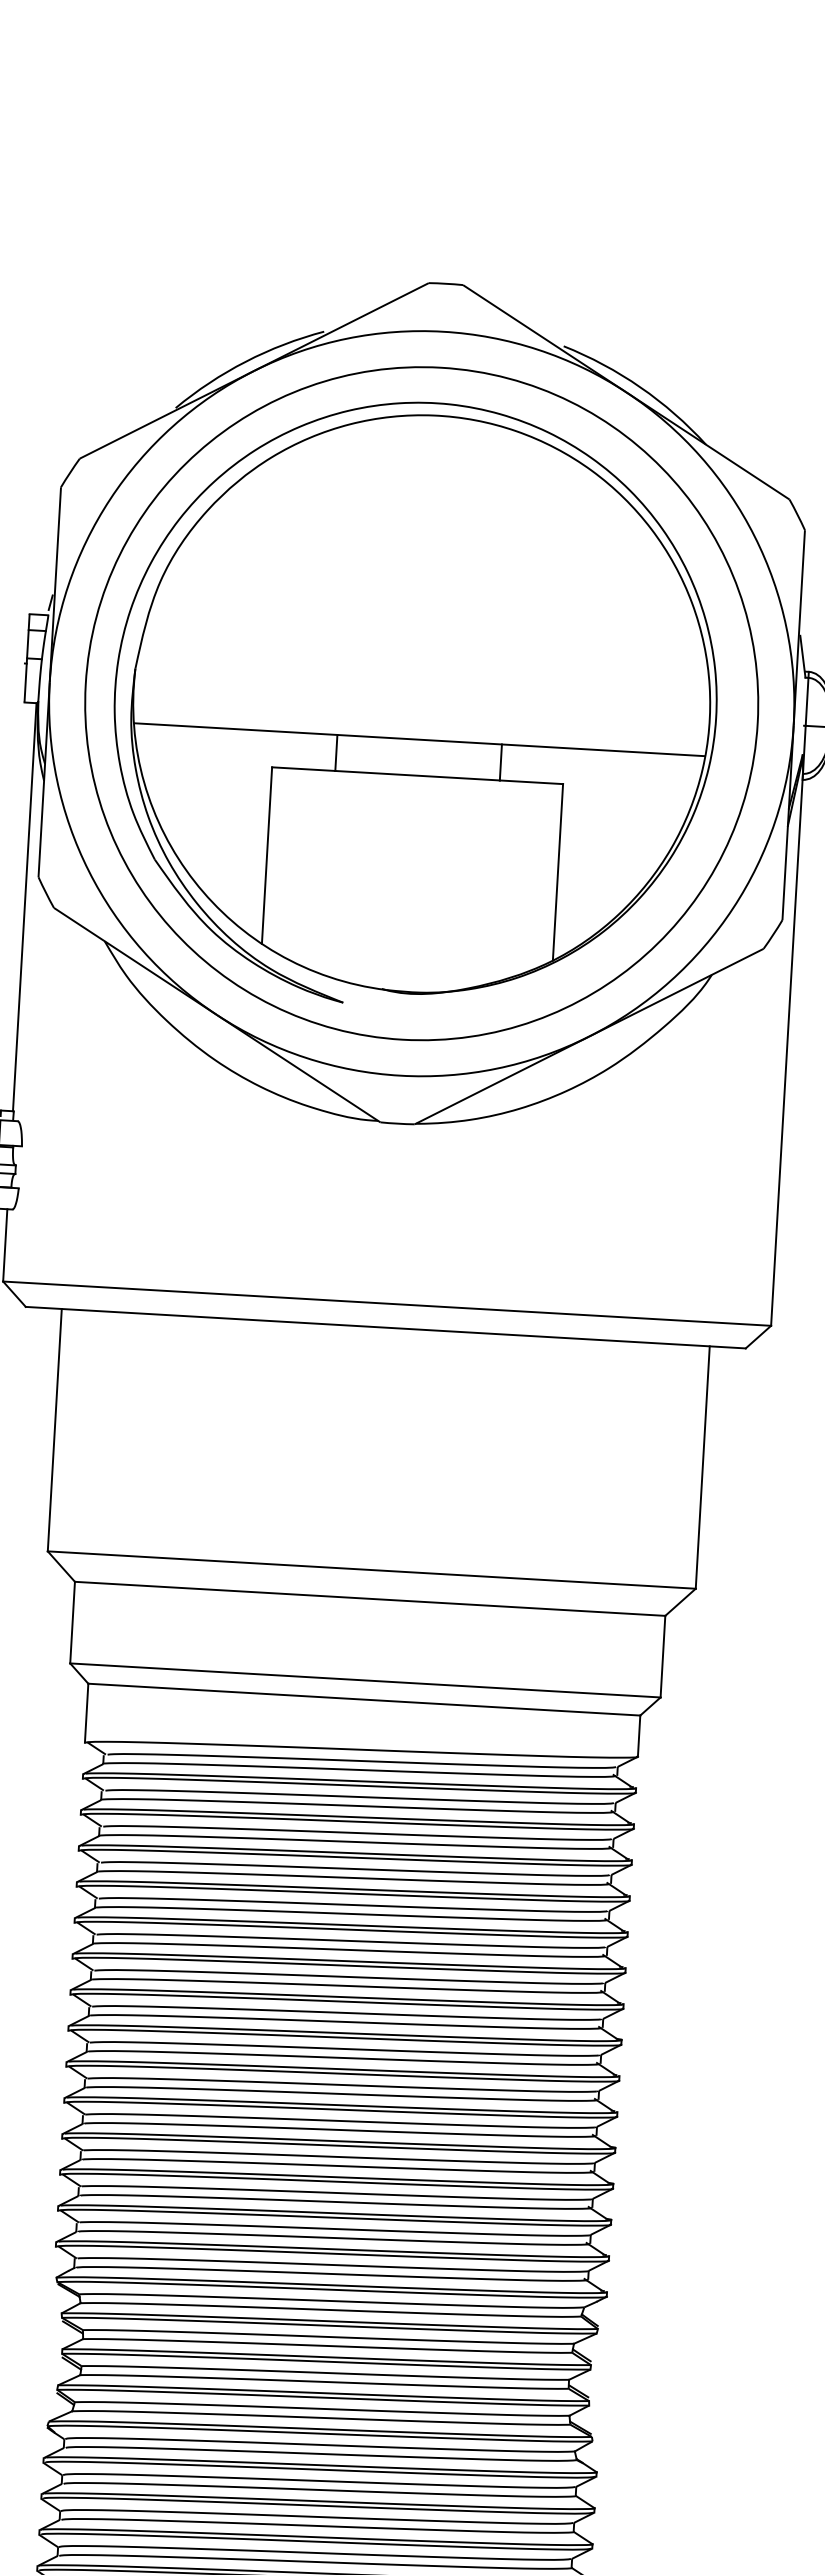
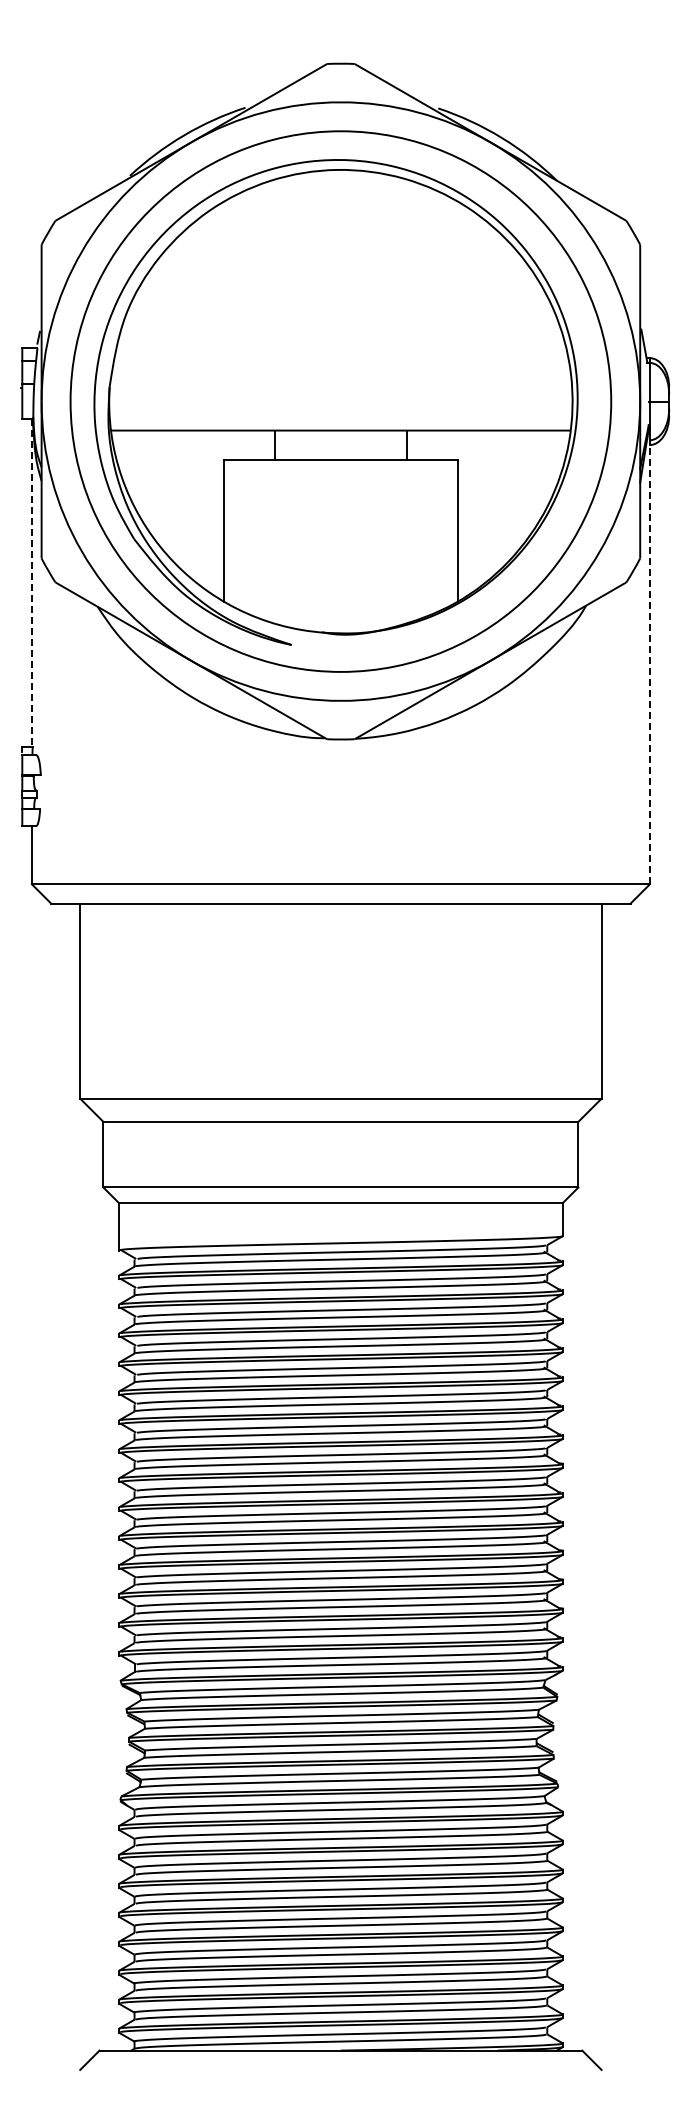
line: (24, 907) -> (31, 583), solid -> dashed
line: (786, 1048) -> (649, 661), solid -> dashed

